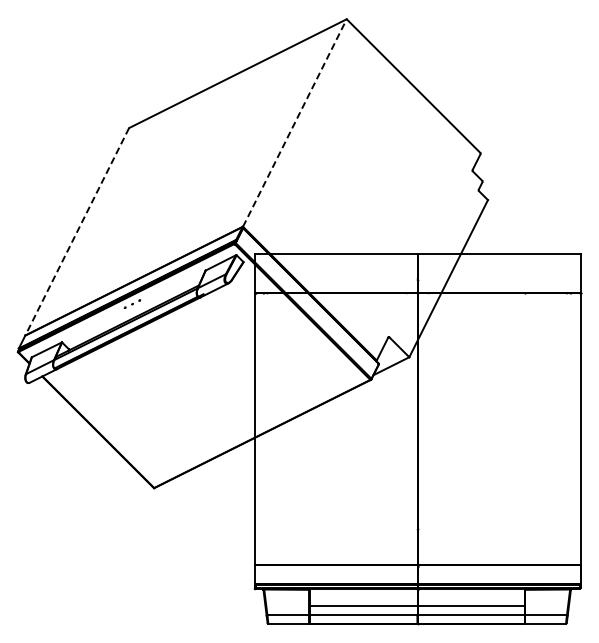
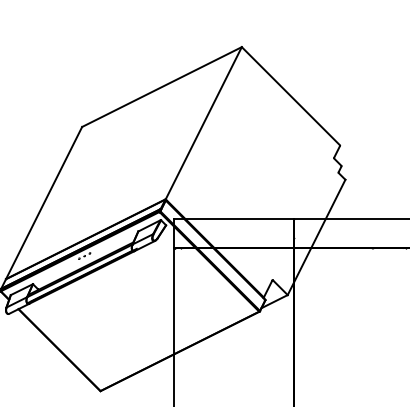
line: (294, 123) -> (203, 123), dashed -> solid
line: (77, 231) -> (44, 202), dashed -> solid

